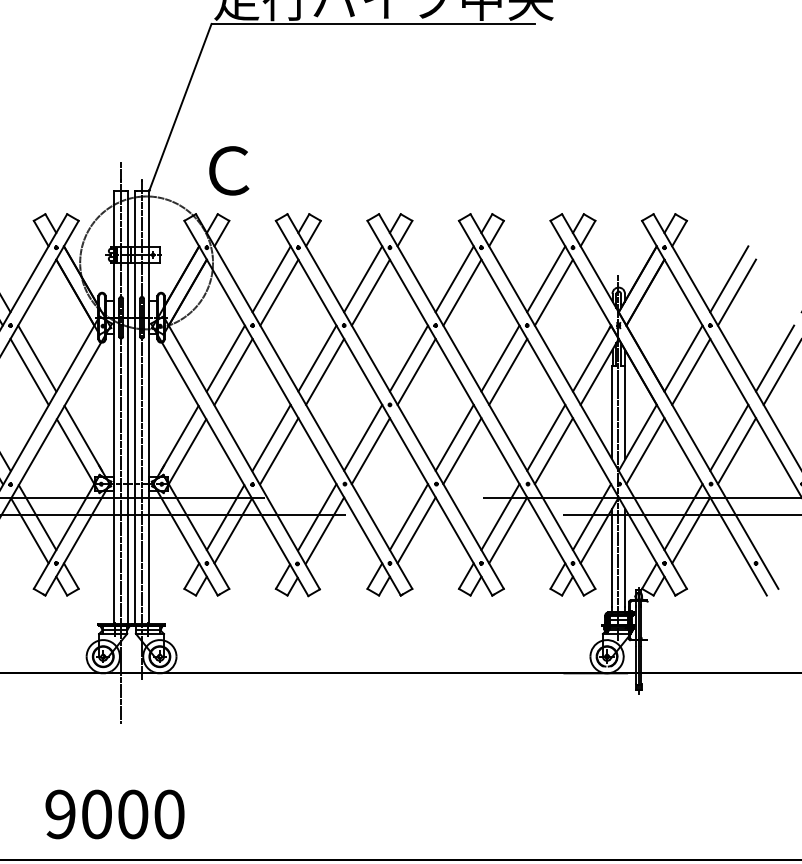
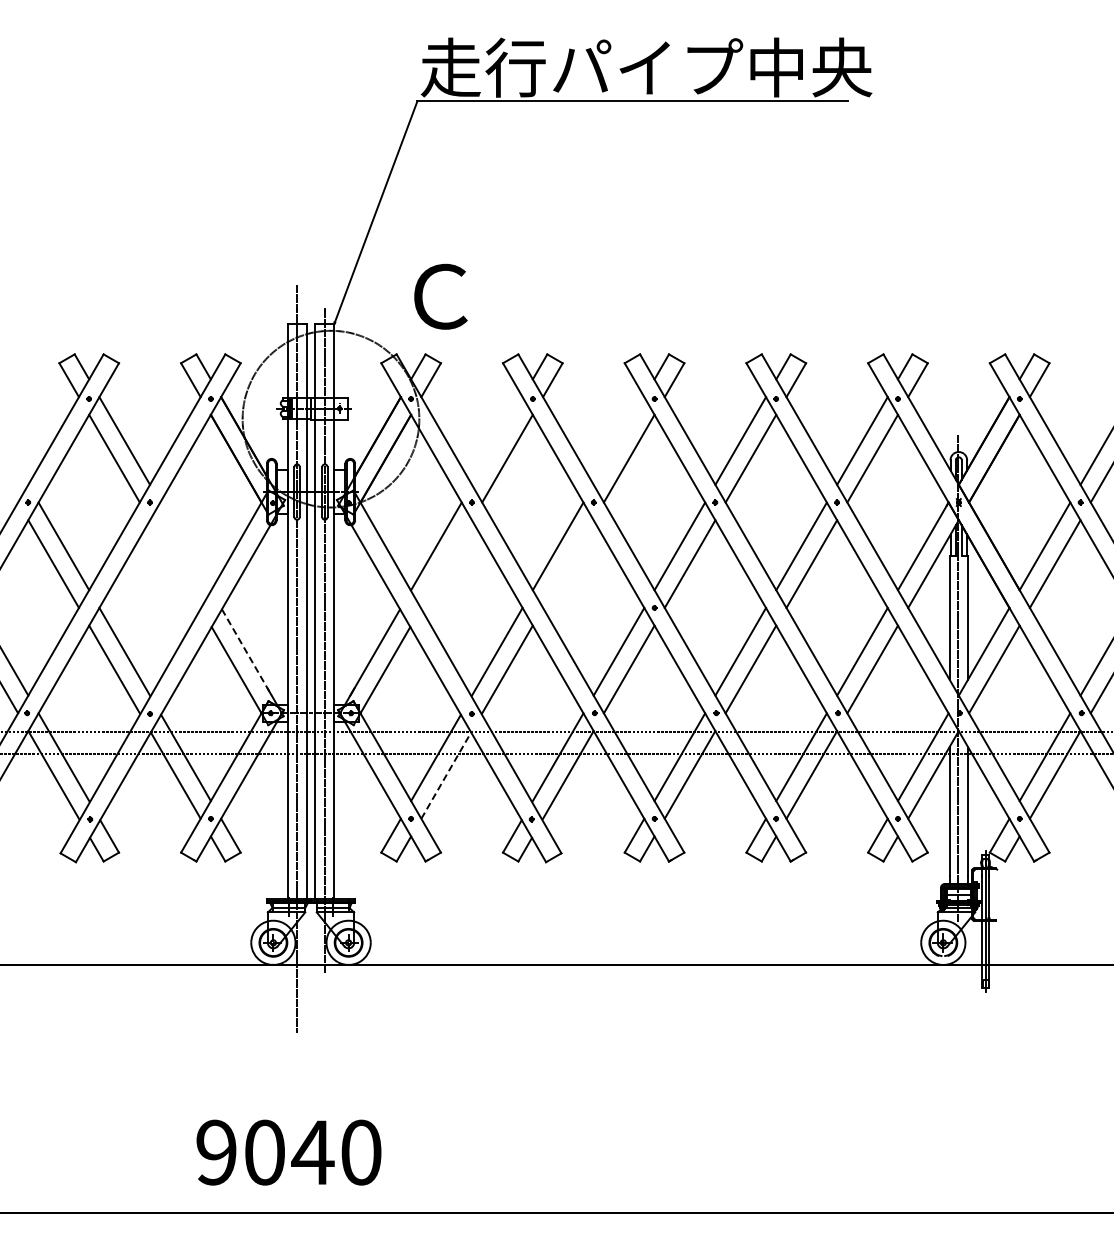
line: (271, 278) -> (496, 440), removed
line: (362, 278) -> (618, 440), removed
line: (37, 358) -> (185, 546), removed
line: (29, 371) -> (175, 563), removed
line: (233, 371) -> (446, 563), removed
line: (325, 371) -> (568, 563), removed
line: (83, 438) -> (246, 652), solid -> dashed
line: (233, 530) -> (446, 775), solid -> dashed
text: (132, 814) -> (312, 1152), 9000 -> 9040

